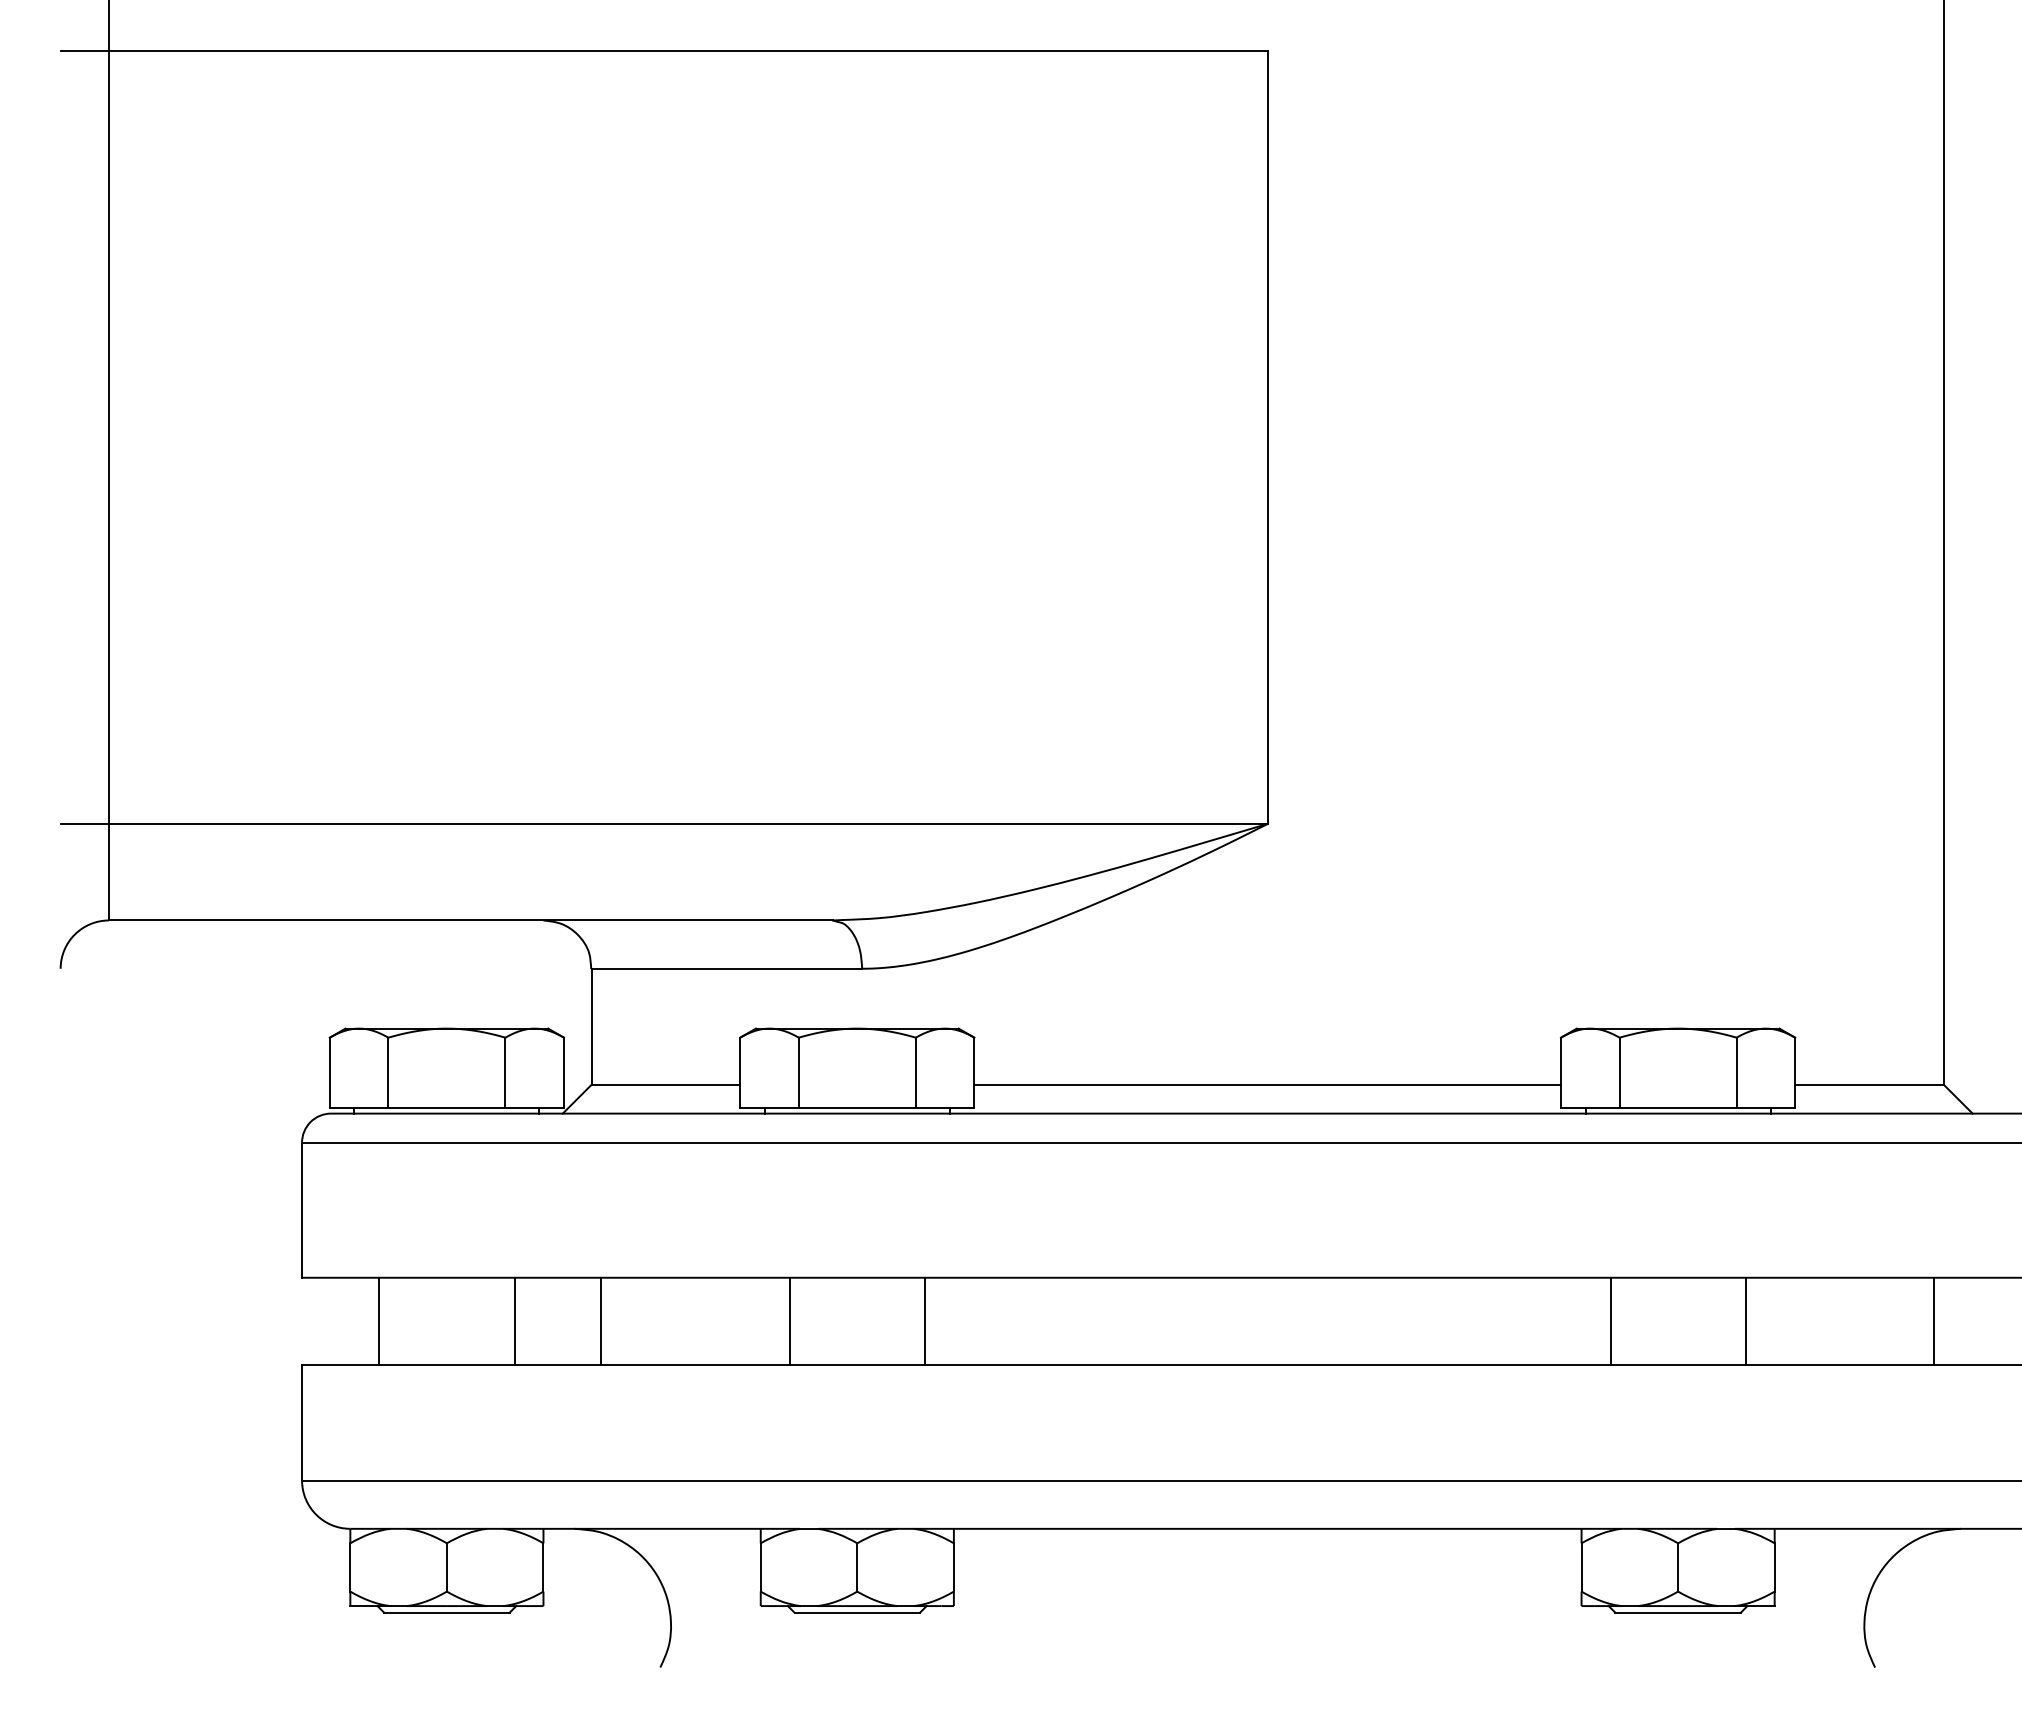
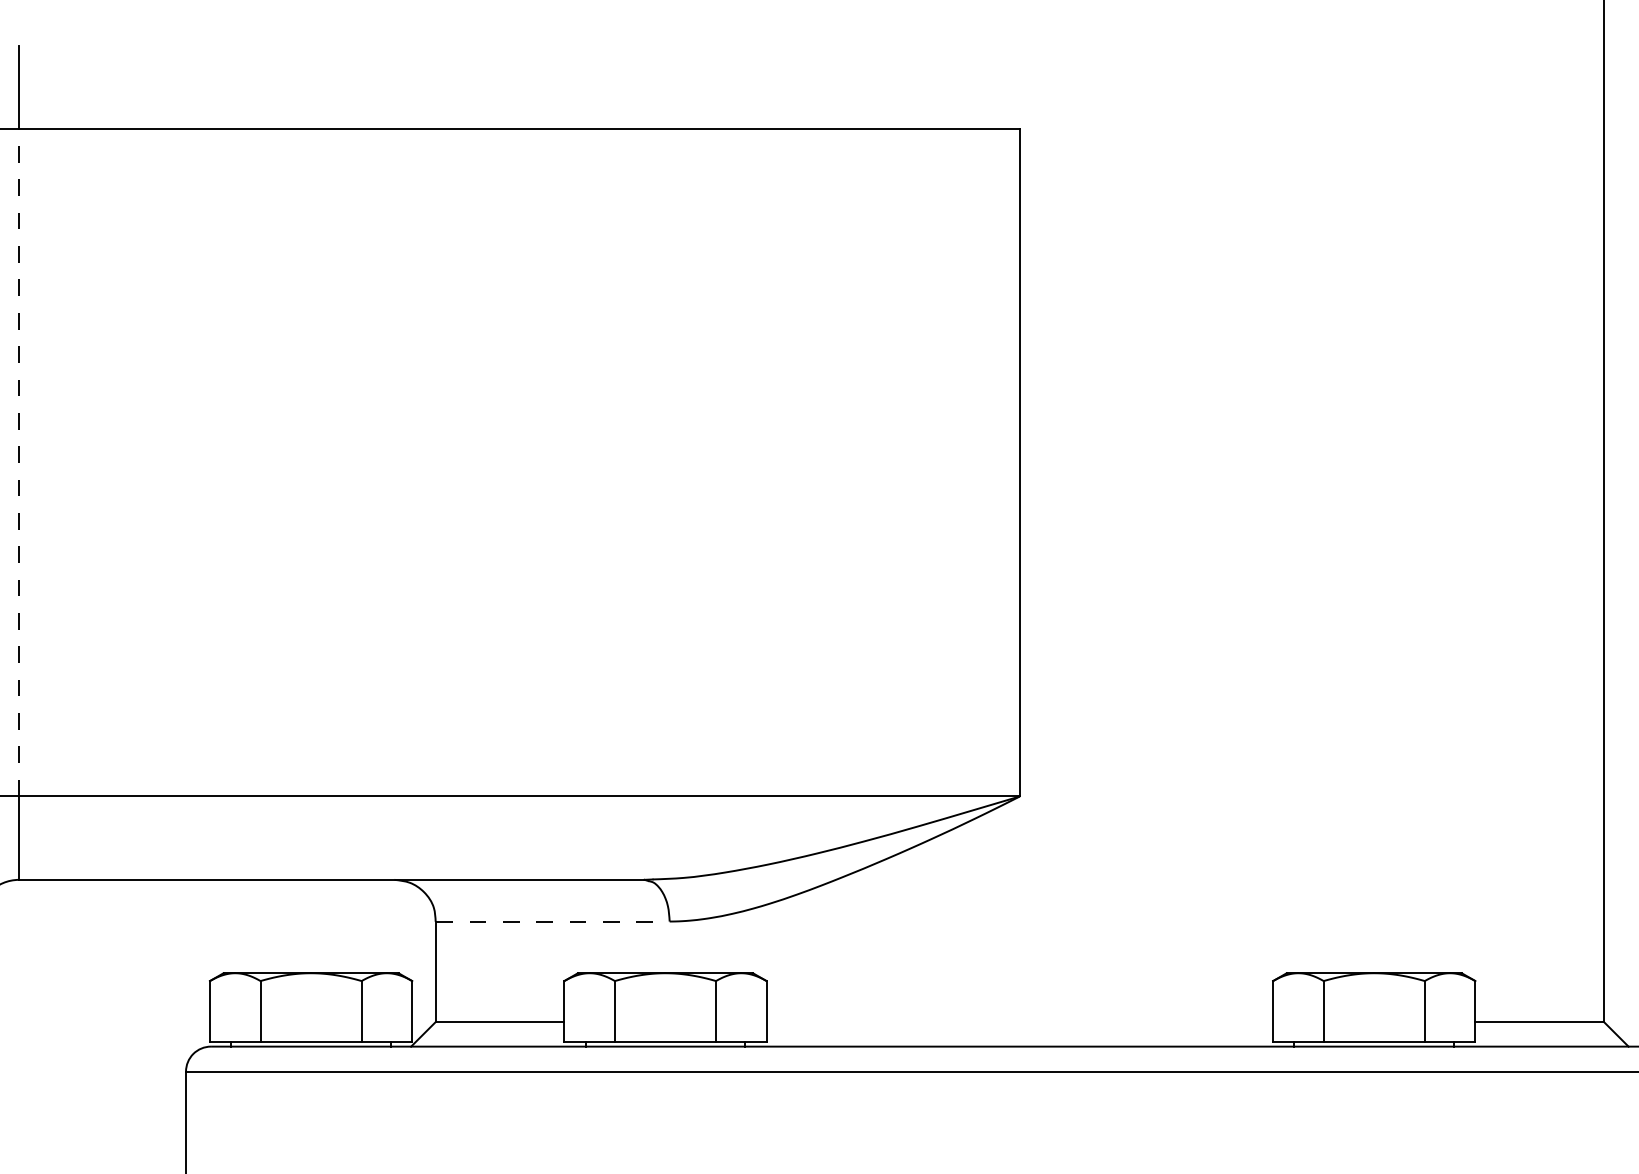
line: (108, 437) -> (18, 462), solid -> dashed
line: (727, 968) -> (553, 921), solid -> dashed
line: (1267, 1084) -> (1019, 1021), removed

